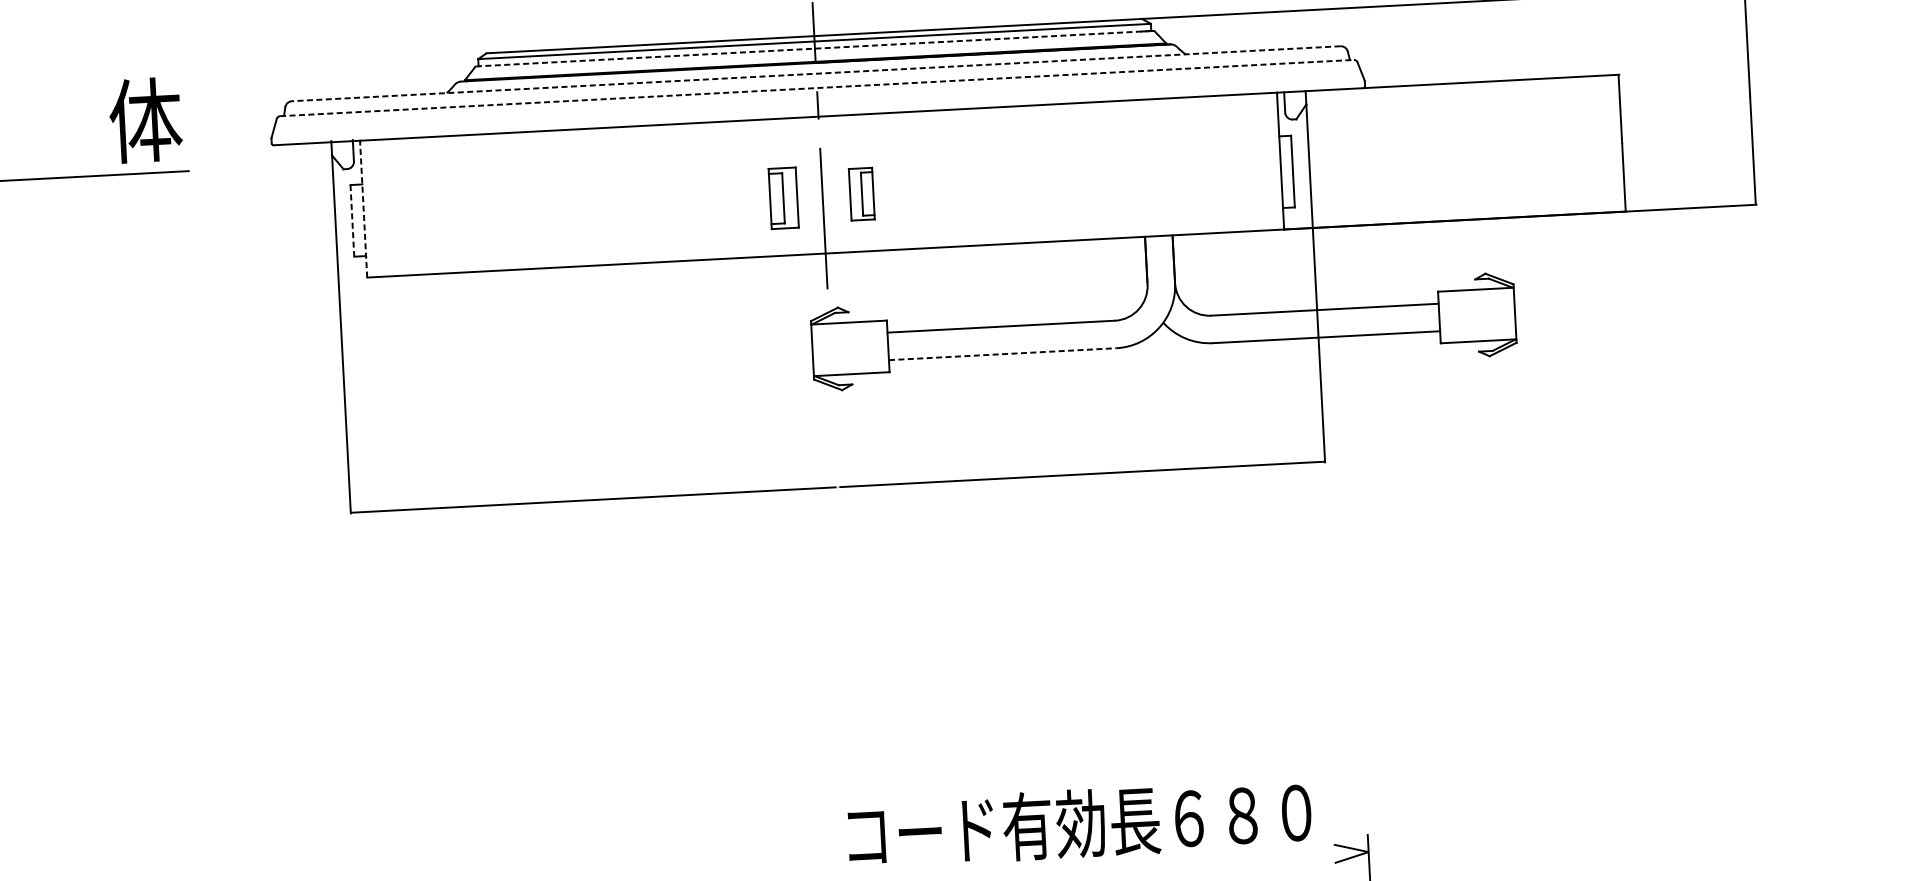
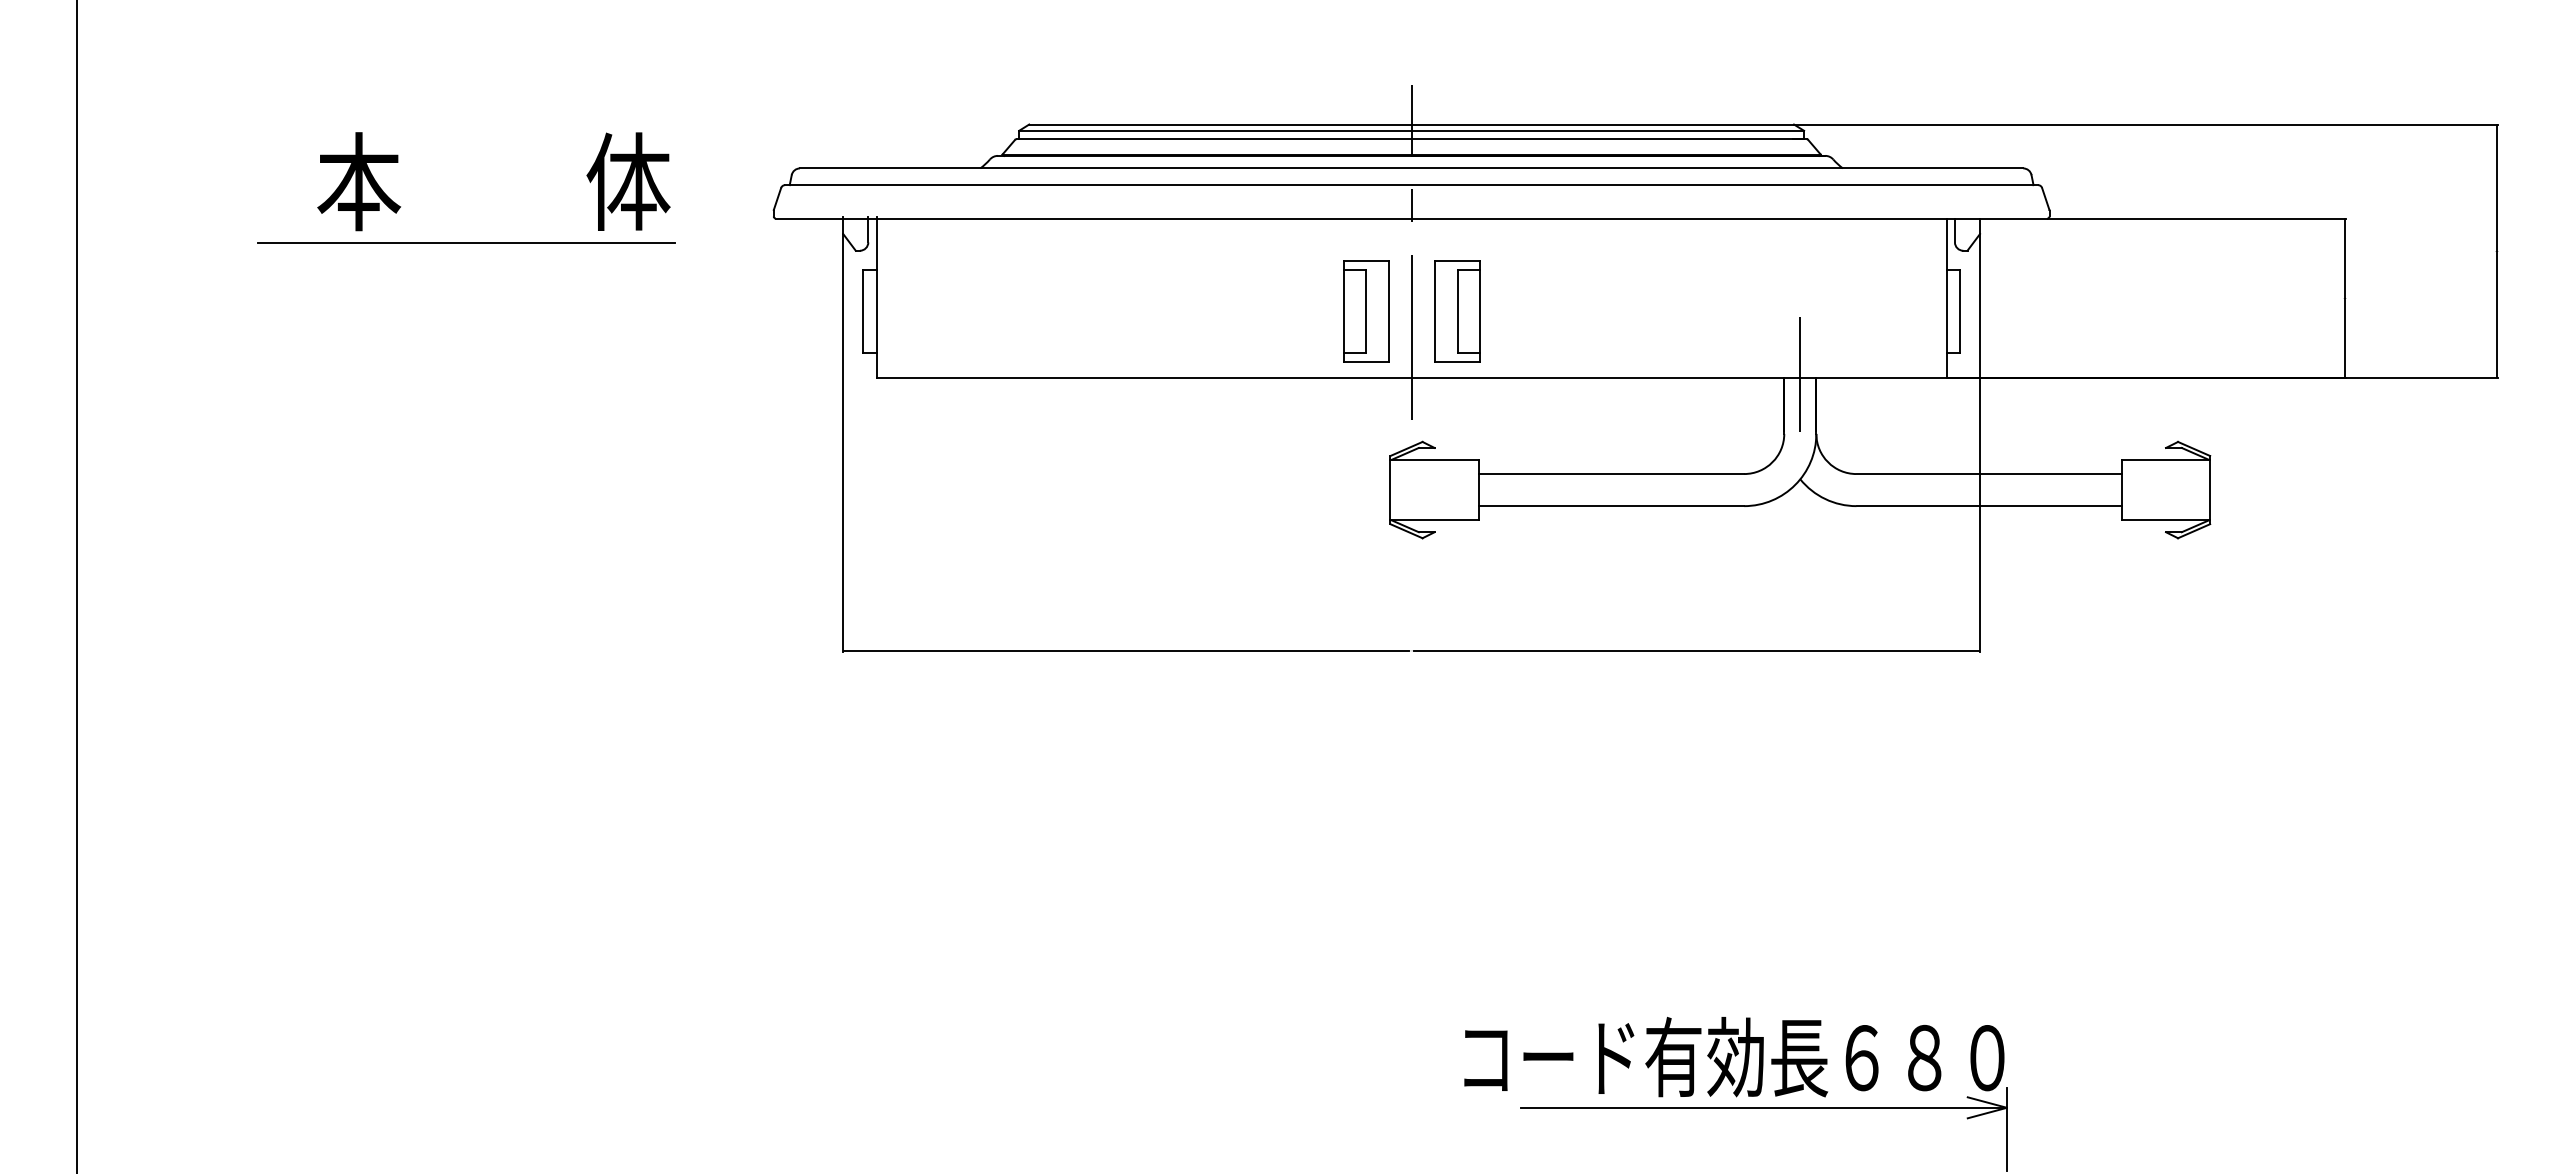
line: (813, 48) -> (1410, 139), dashed -> solid
line: (816, 73) -> (1411, 168), dashed -> solid
line: (816, 88) -> (1411, 185), dashed -> solid
part: (861, 194) -> (1457, 311), size x1.67
part: (784, 198) -> (1366, 311), size x1.43
line: (363, 208) -> (876, 297), dashed -> solid
line: (352, 221) -> (862, 311), dashed -> solid
line: (1158, 232) -> (1800, 374), added
line: (1002, 354) -> (1611, 506), dashed -> solid
text: (1079, 823) -> (1734, 1057), moved
line: (1159, 862) -> (1763, 1107), added

